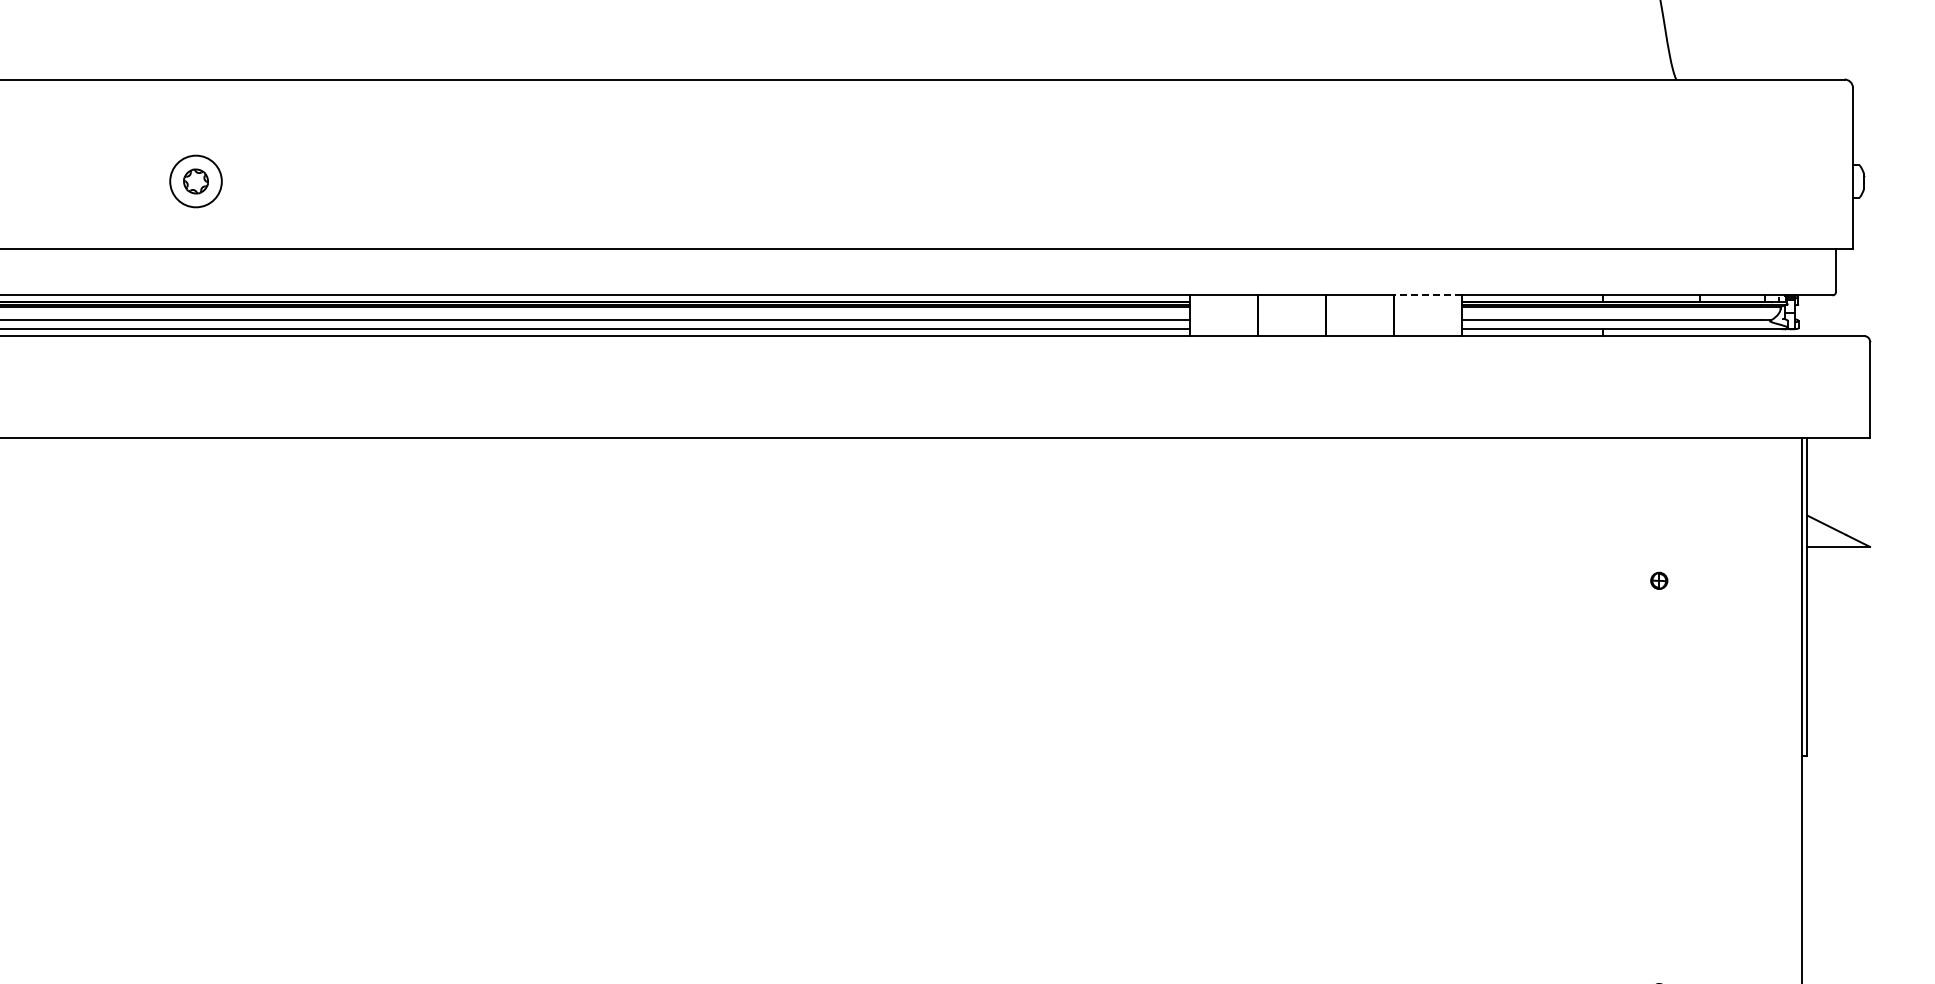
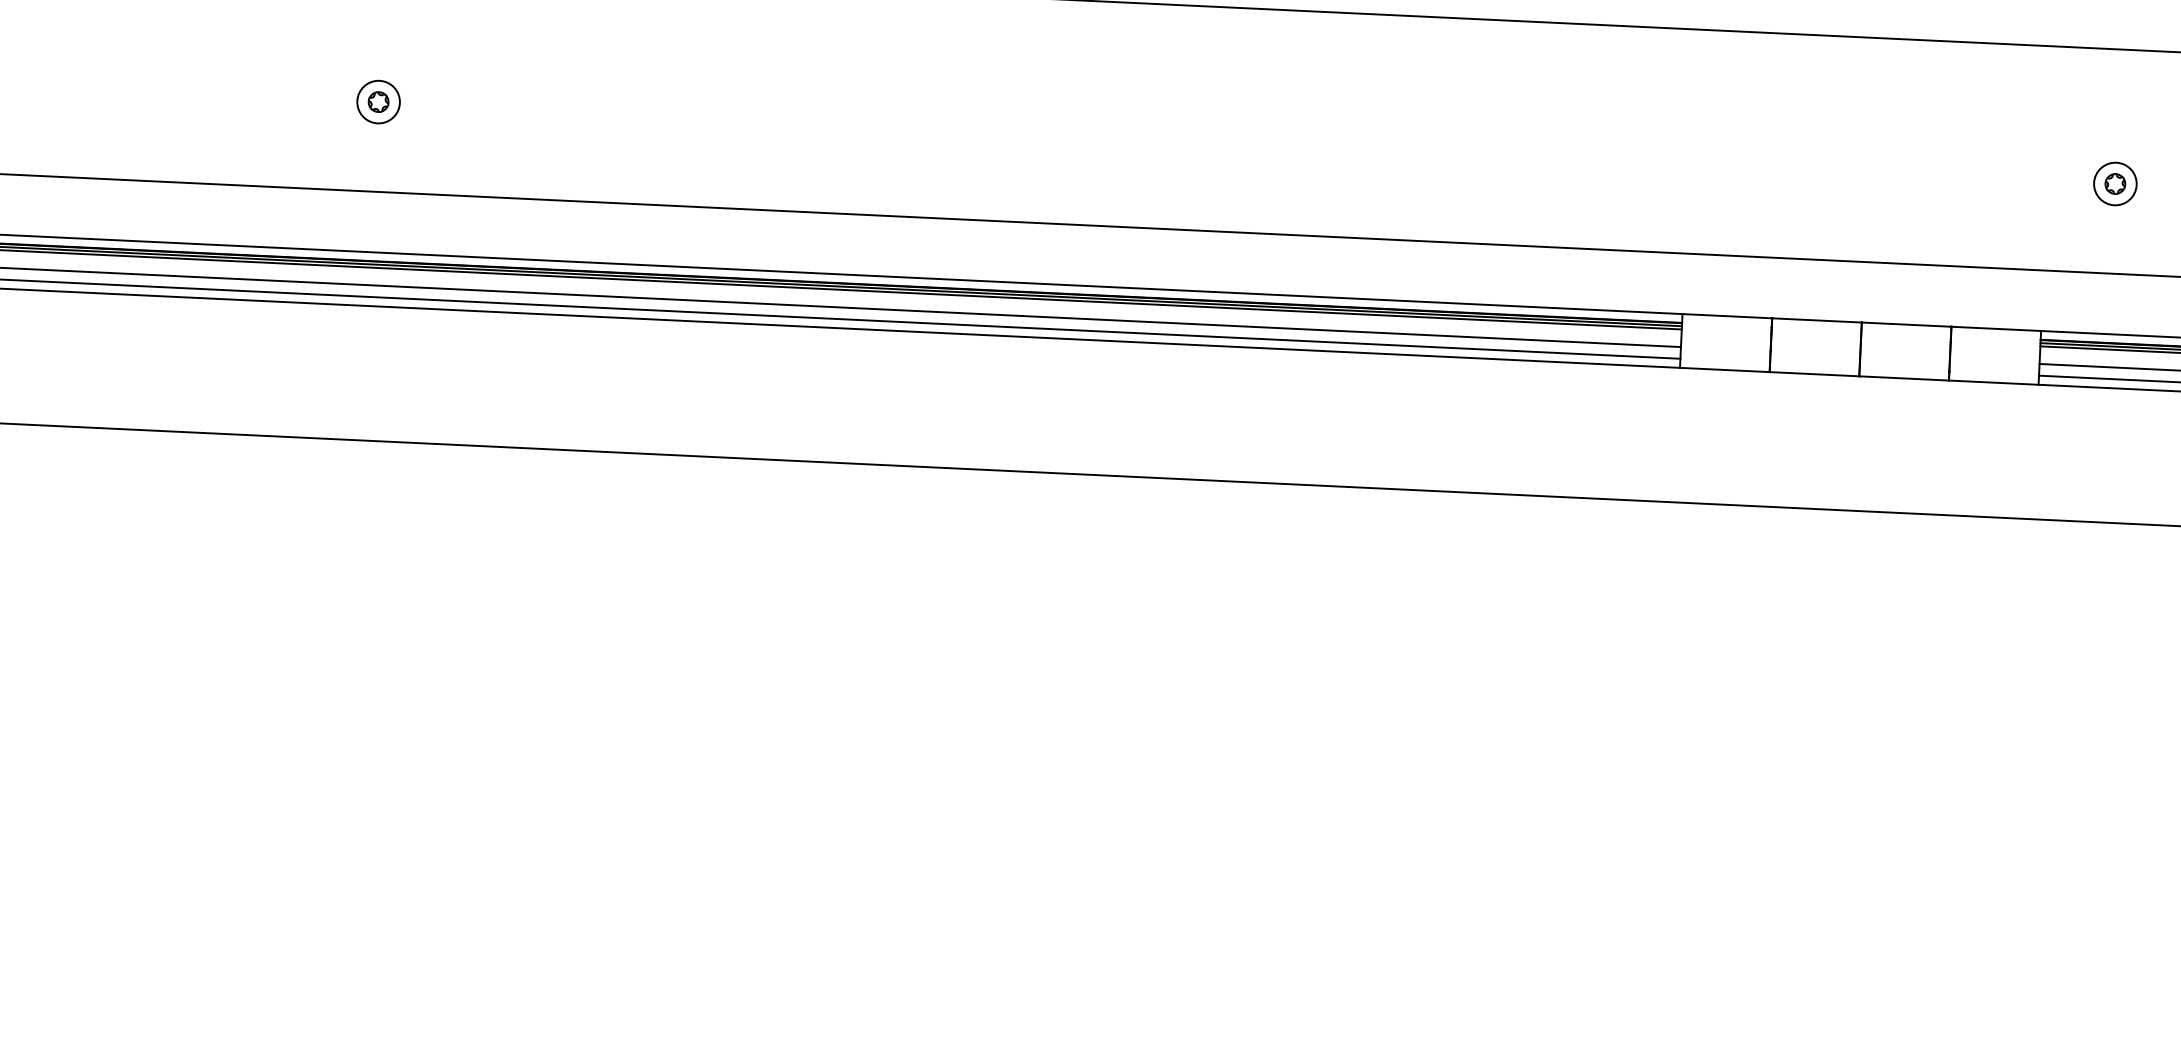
part: (195, 181) -> (377, 102), size x0.62
part: (1513, 181) -> (2115, 184), added
line: (1428, 295) -> (1996, 329), dashed -> solid

